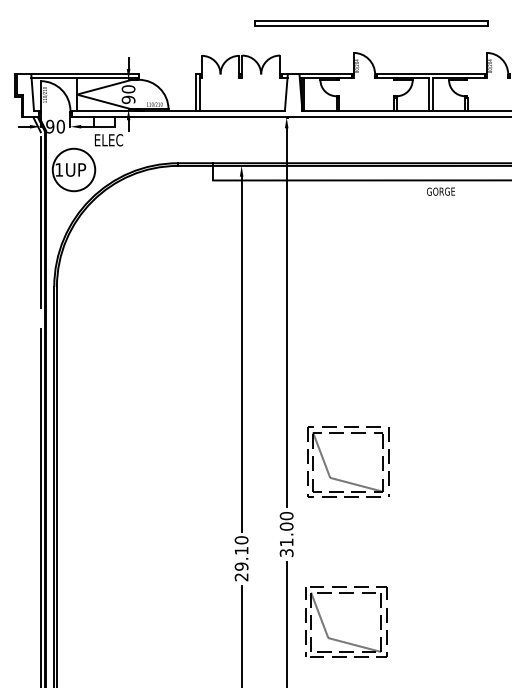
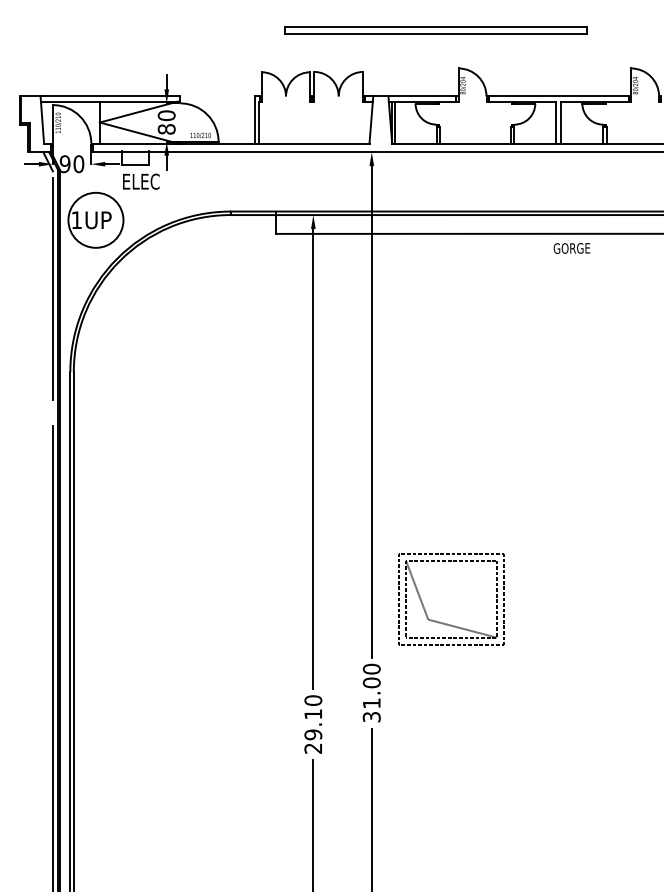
part: (371, 23) -> (436, 30), moved
text: (128, 99) -> (166, 128), 90 -> 80
part: (342, 640) -> (444, 830), removed

